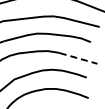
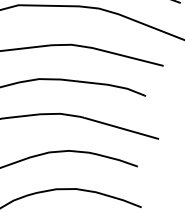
line: (78, 58) -> (121, 128), dashed -> solid

